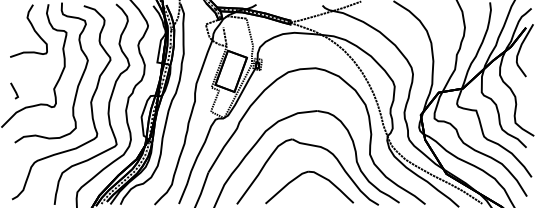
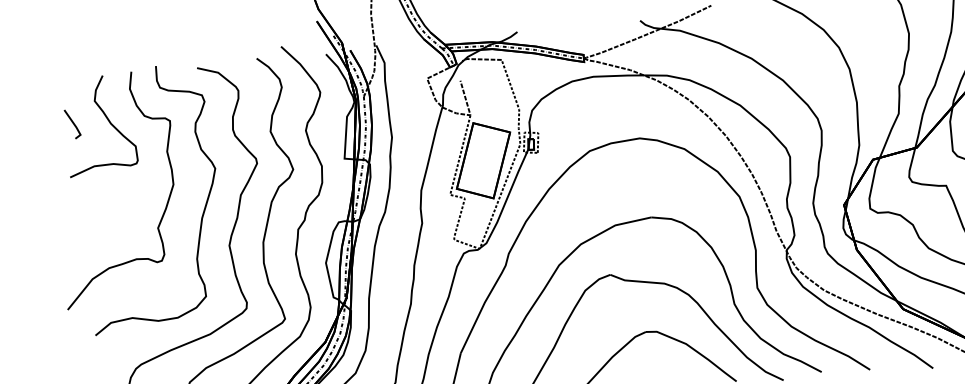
line: (14, 90) -> (72, 123), moved

